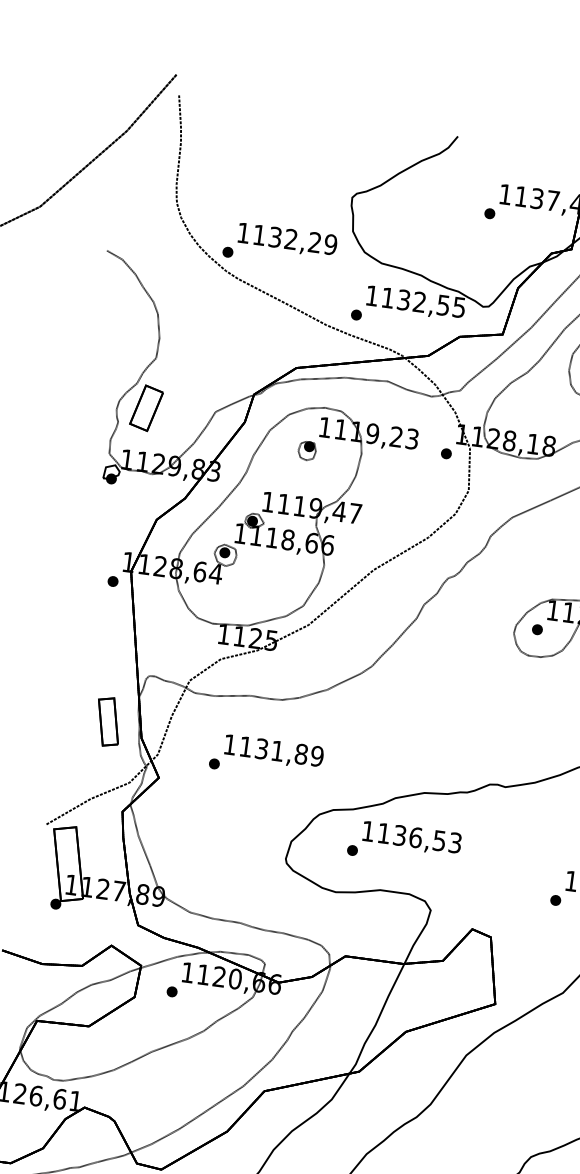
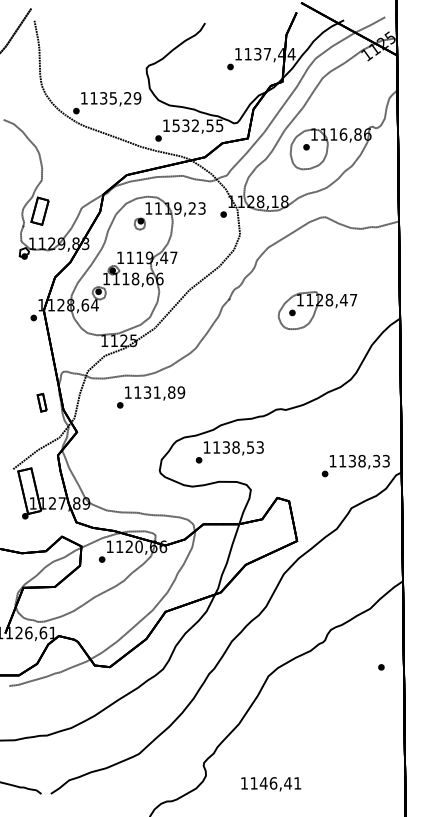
text: (289, 239) -> (112, 98), 1132,29 -> 1135,29
text: (386, 297) -> (175, 125), 1132,55 -> 1532,55
part: (107, 721) -> (41, 402), size x0.6
text: (267, 757) -> (151, 397), moved
text: (414, 837) -> (235, 447), 1136,53 -> 1138,53

